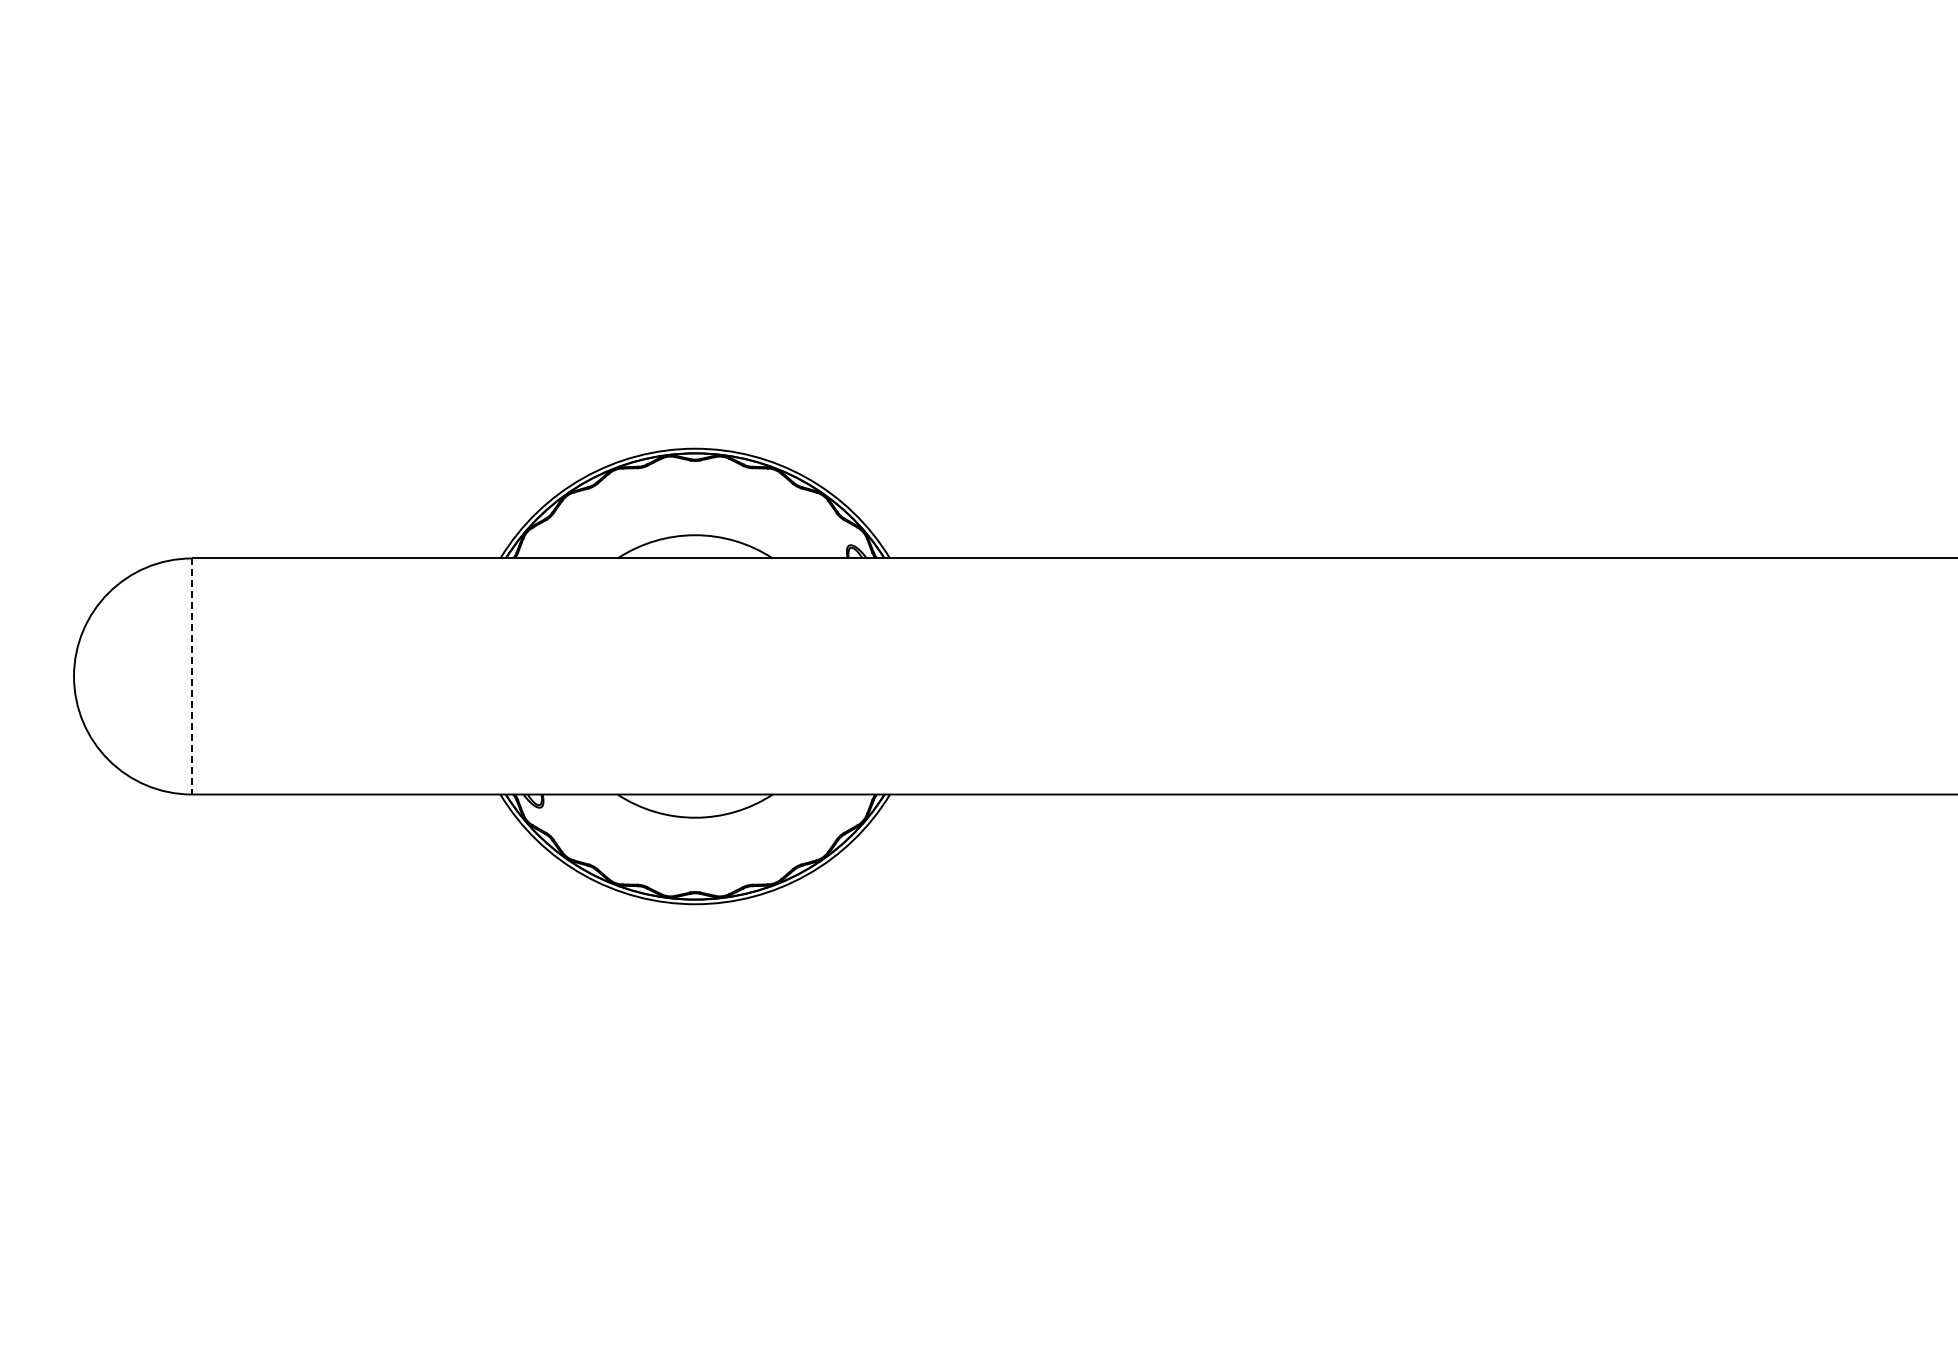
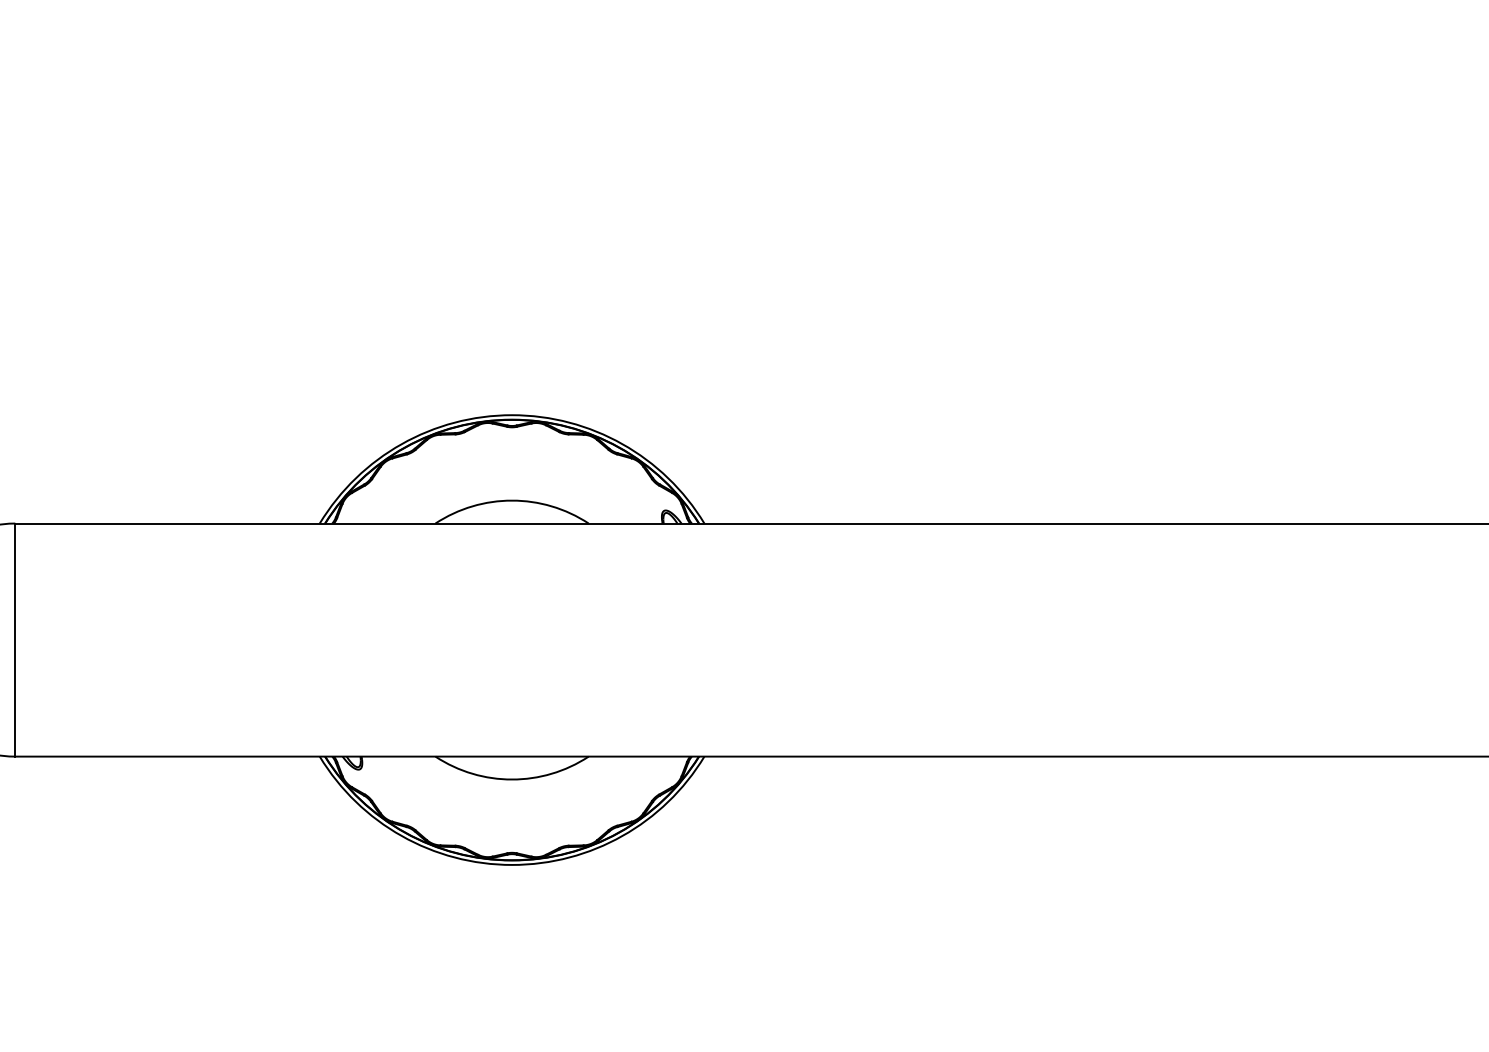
line: (192, 676) -> (15, 640), dashed -> solid

